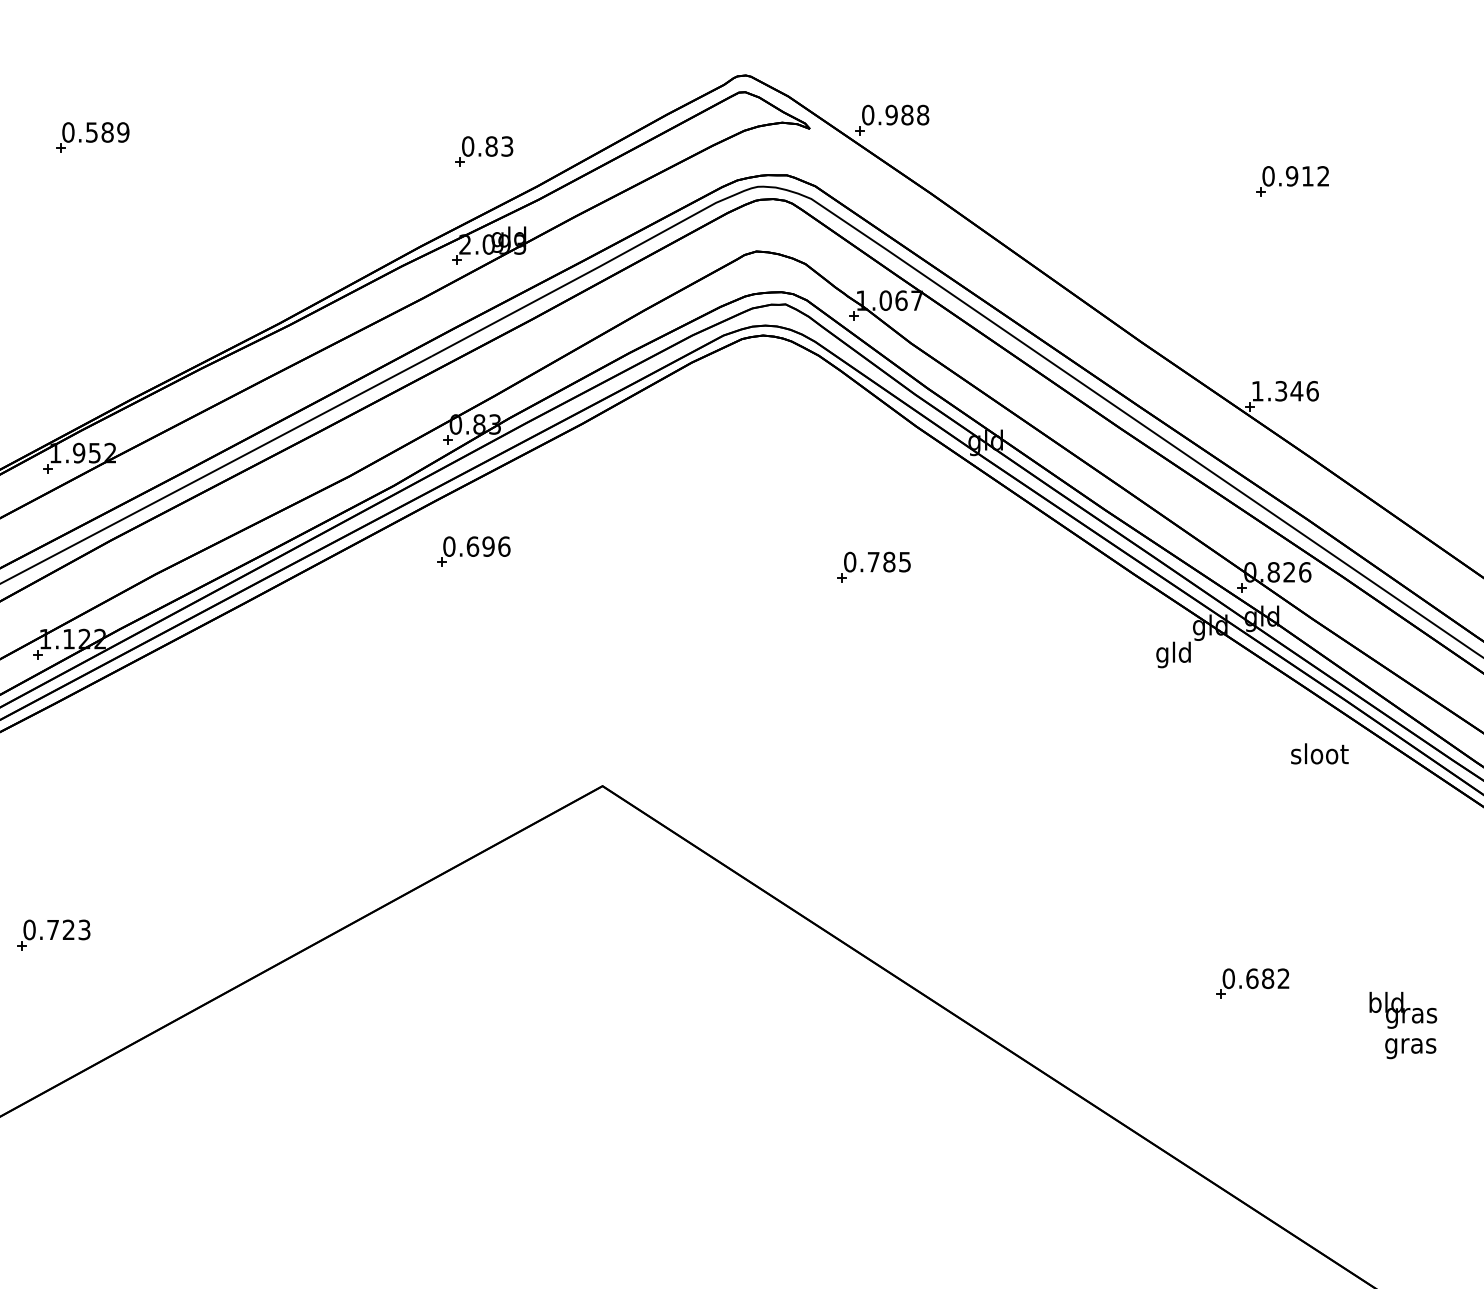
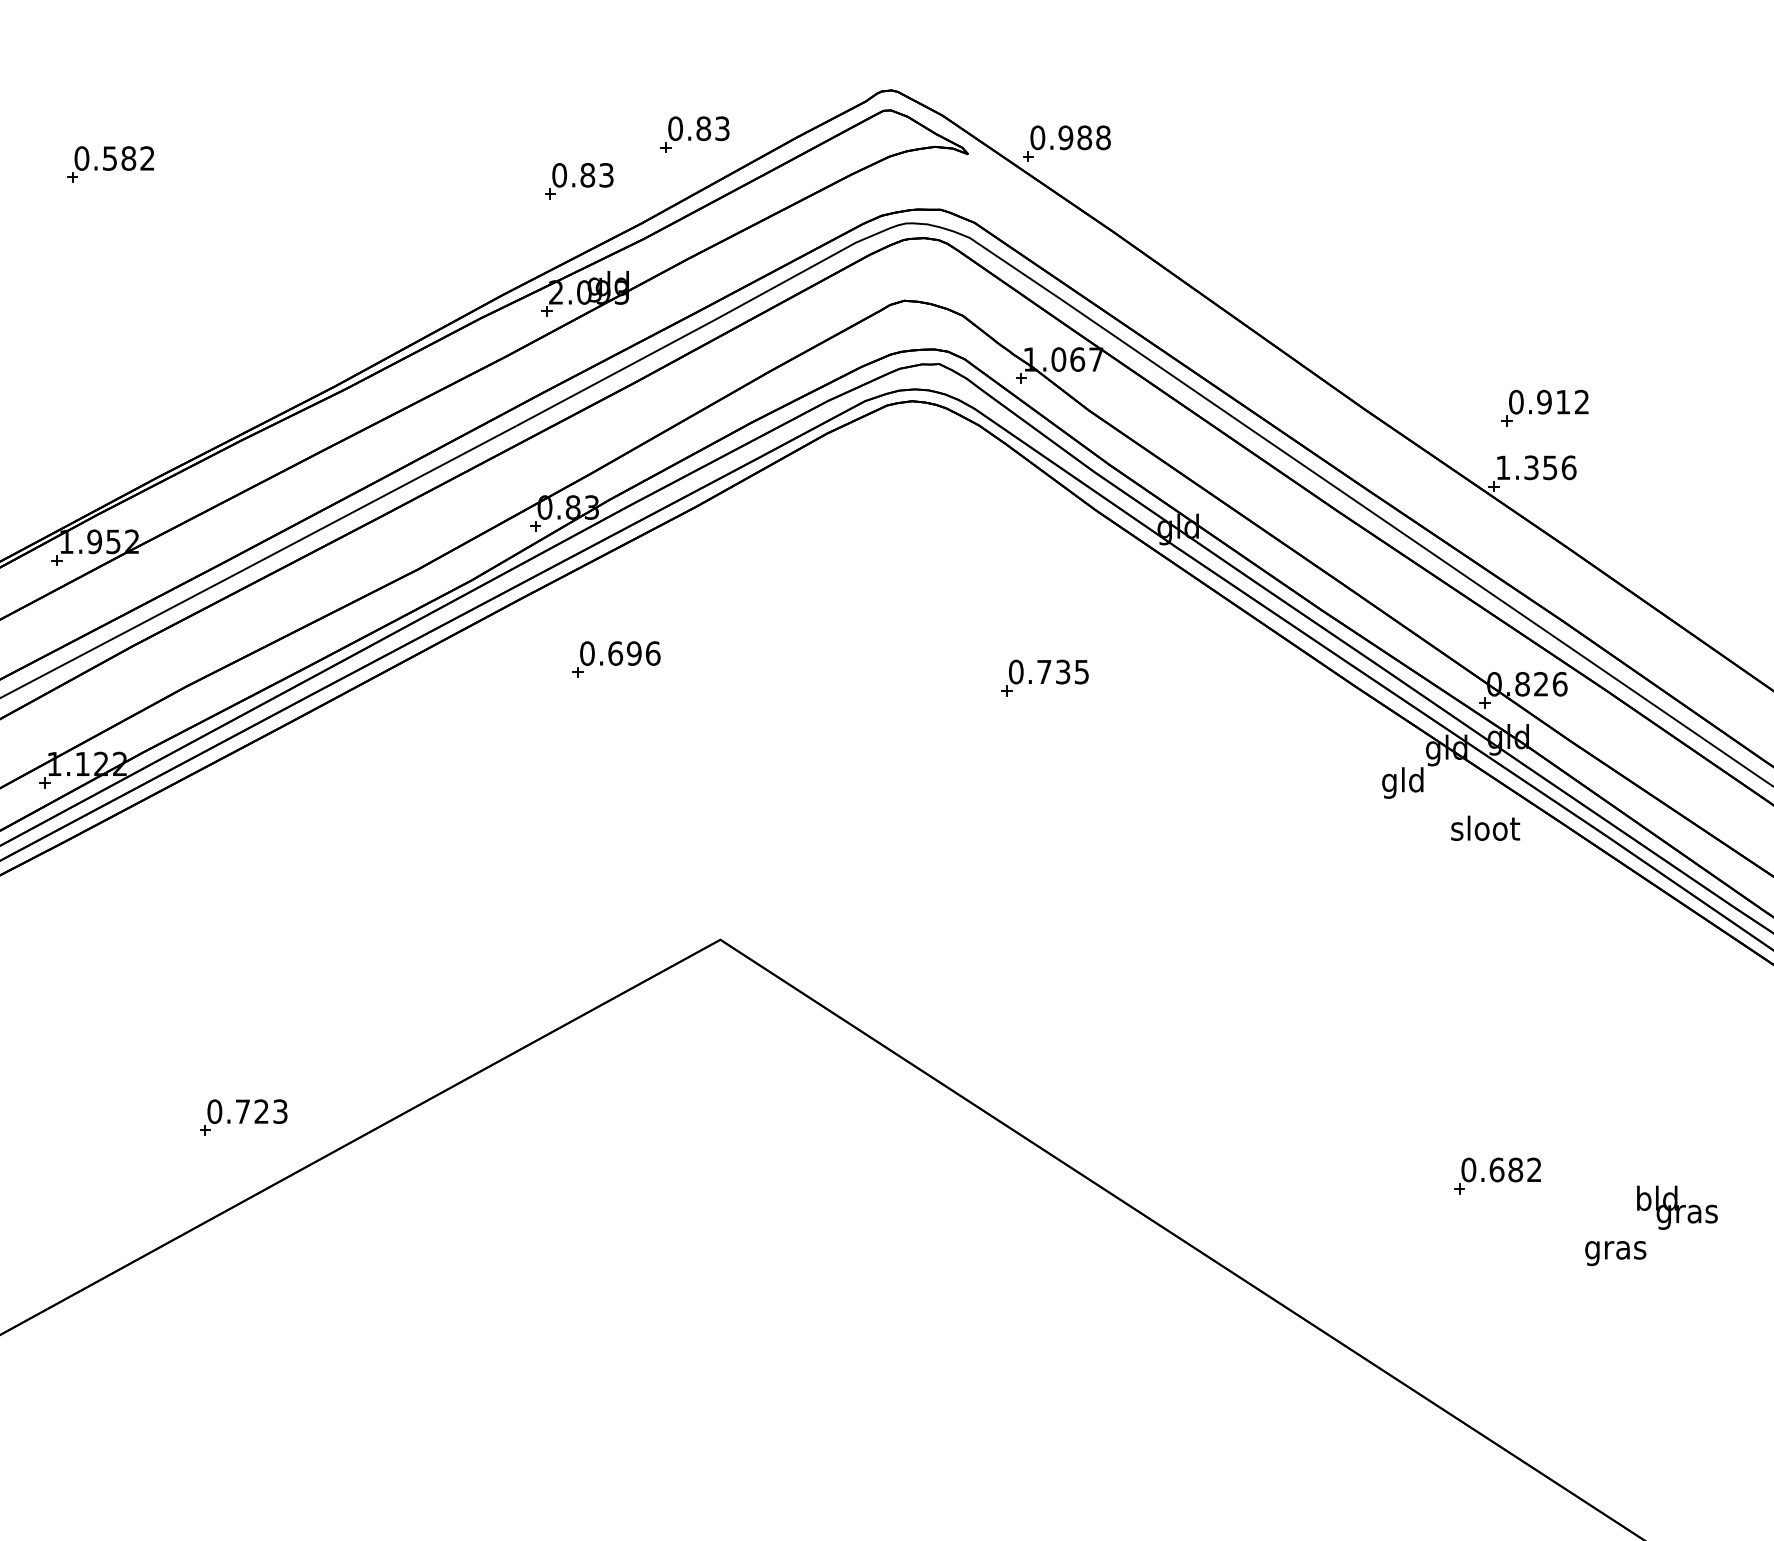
part: (581, 112) -> (695, 134), added
text: (123, 132) -> (147, 158), 0.589 -> 0.582
part: (1292, 181) -> (1544, 408), moved
text: (1296, 391) -> (1549, 468), 1.346 -> 1.356
part: (473, 551) -> (616, 659), moved
text: (889, 561) -> (1063, 671), 0.785 -> 0.735
text: (1319, 753) -> (1485, 827), moved
part: (53, 934) -> (243, 1117), moved
text: (1410, 1048) -> (1615, 1253), moved

